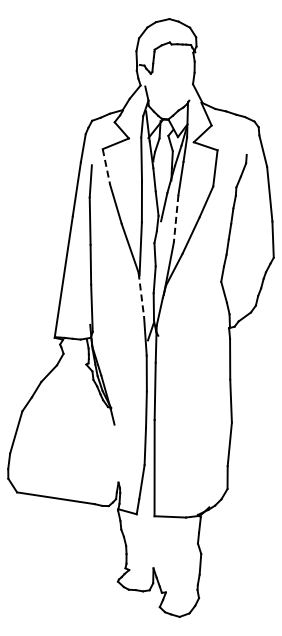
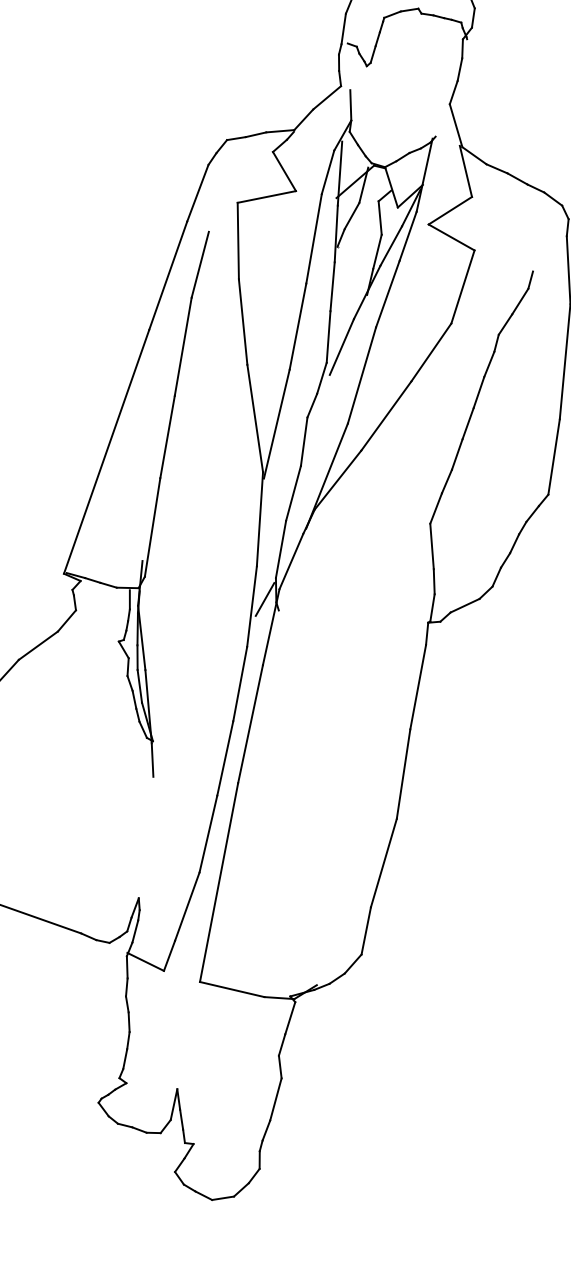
line: (106, 167) -> (238, 242), dashed -> solid
line: (176, 218) -> (362, 375), dashed -> solid
line: (141, 295) -> (260, 520), dashed -> solid

